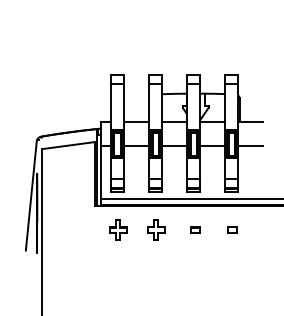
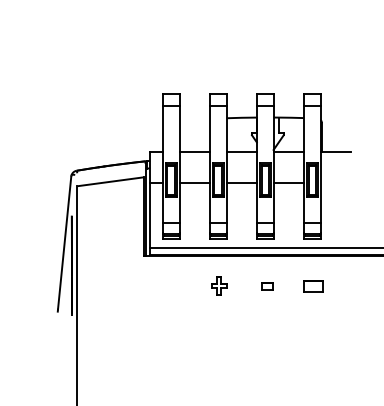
line: (250, 146) -> (335, 182), removed
part: (155, 229) -> (218, 285), size x0.7
part: (117, 230) -> (171, 286), removed
part: (231, 230) -> (312, 286), size x1.6

